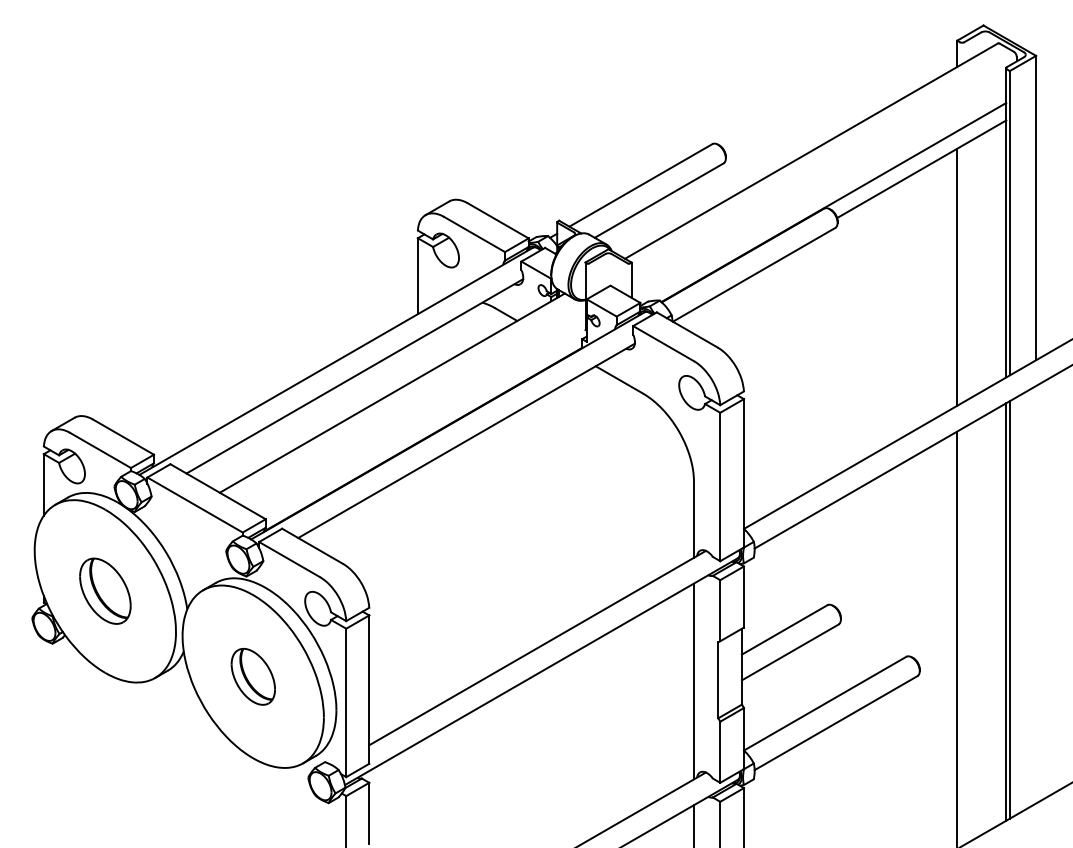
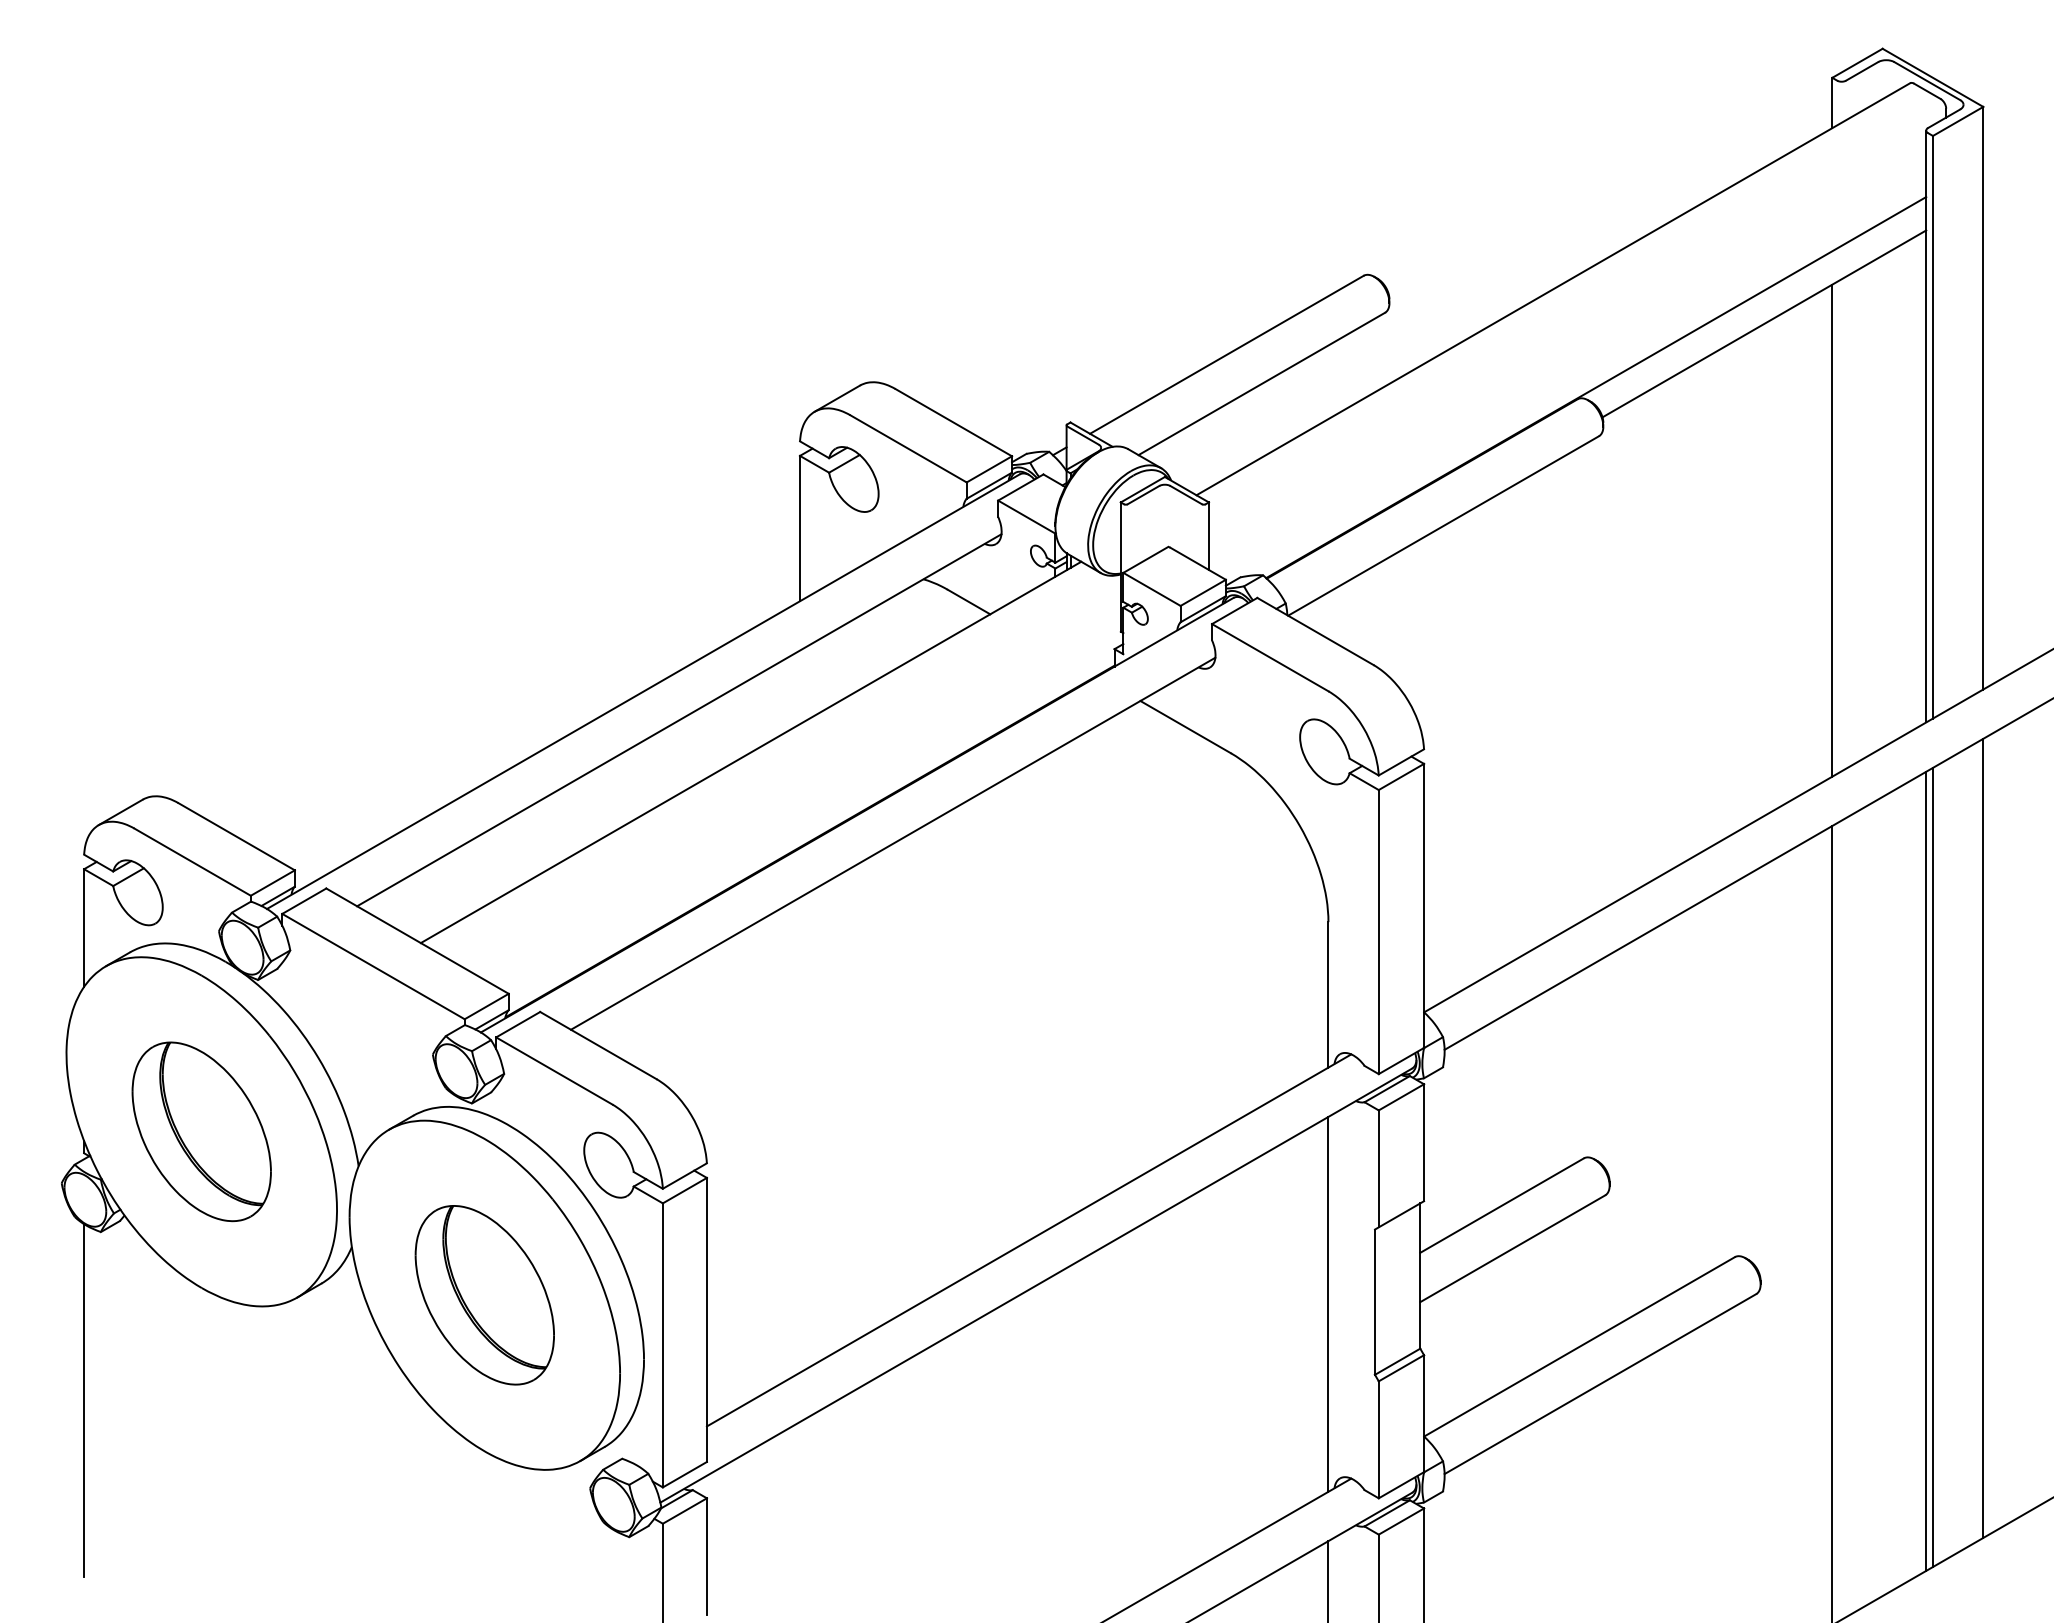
part: (105, 590) -> (202, 1130), size x1.43
line: (1036, 594) -> (1984, 1137), added
part: (253, 676) -> (485, 1294), size x1.67
line: (43, 731) -> (83, 1400), added

